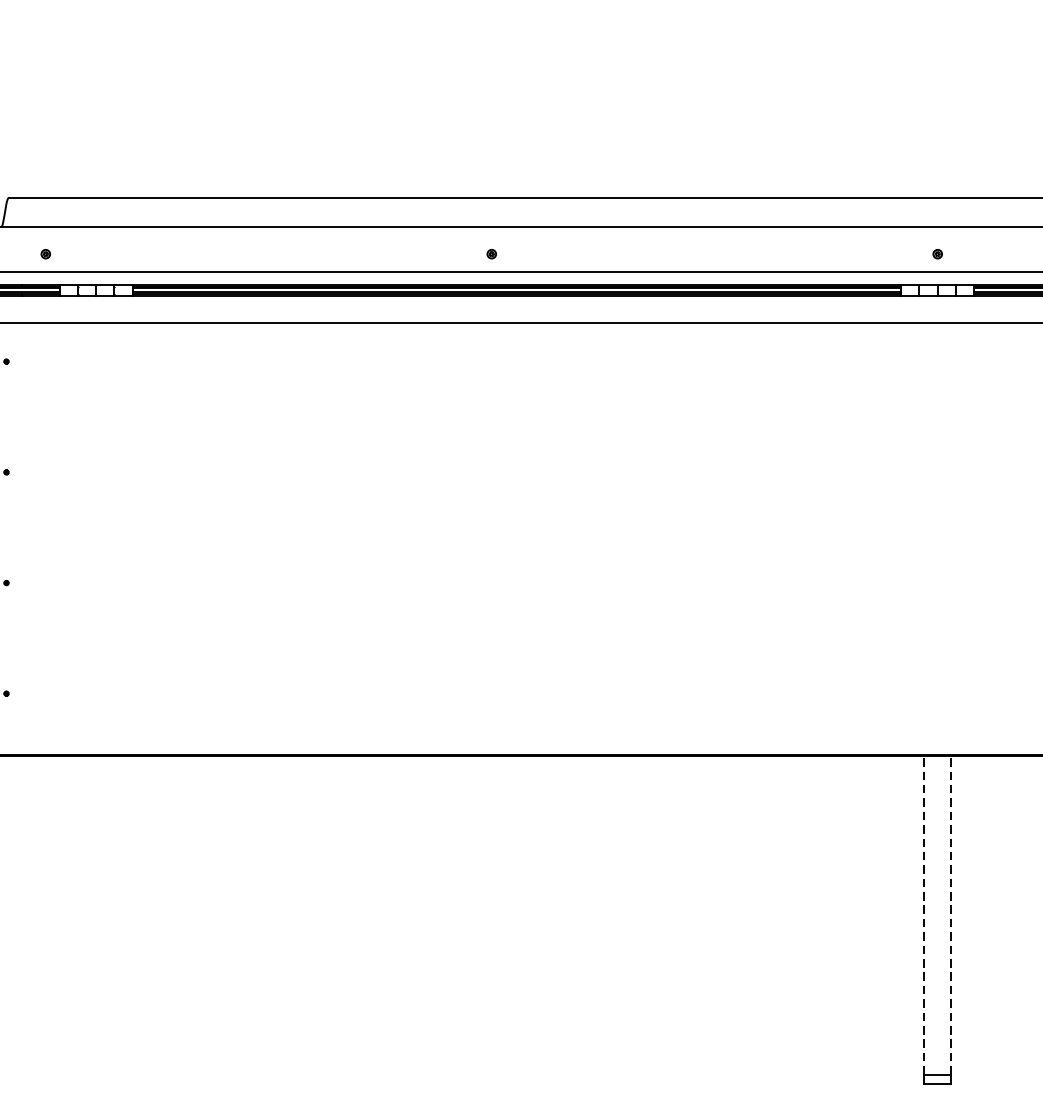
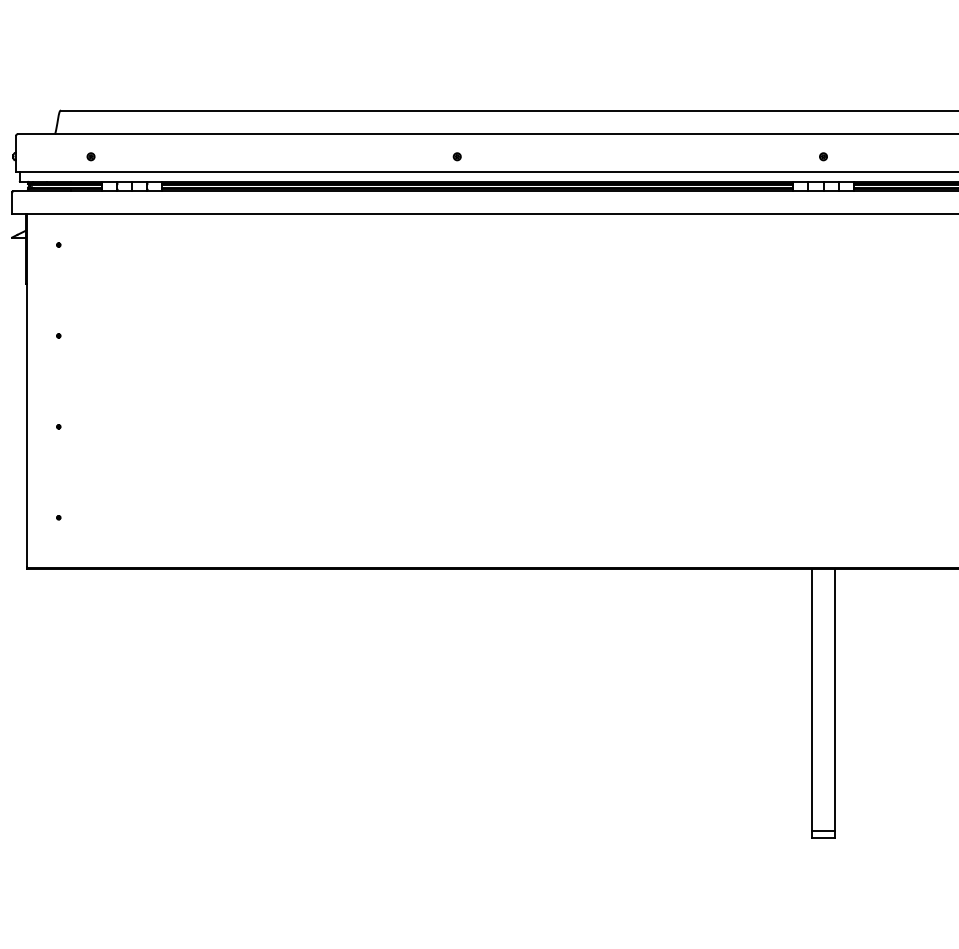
line: (924, 915) -> (812, 699), dashed -> solid
line: (951, 915) -> (834, 699), dashed -> solid

